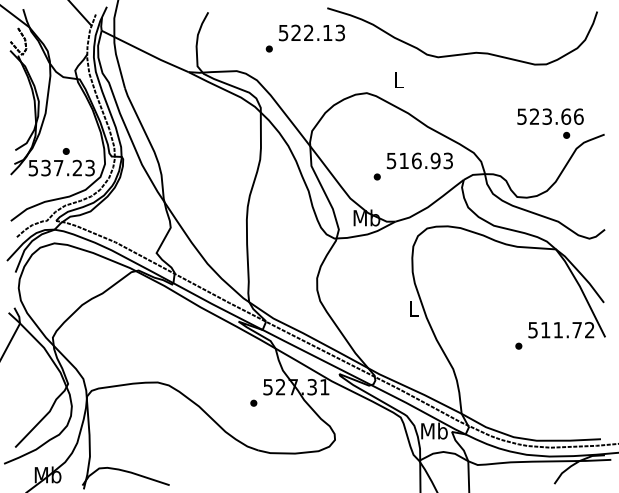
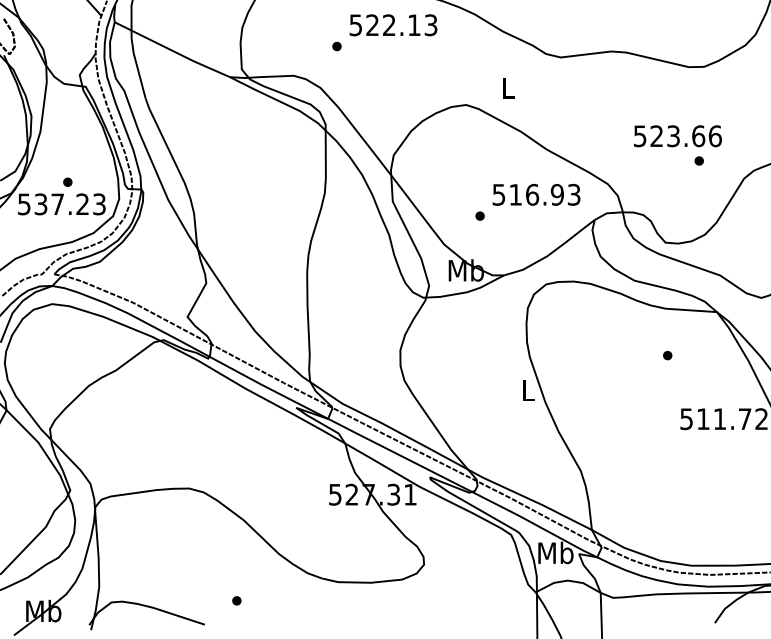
text: (550, 123) -> (677, 145), moved
part: (518, 345) -> (667, 354), moved
part: (253, 402) -> (236, 599), moved

